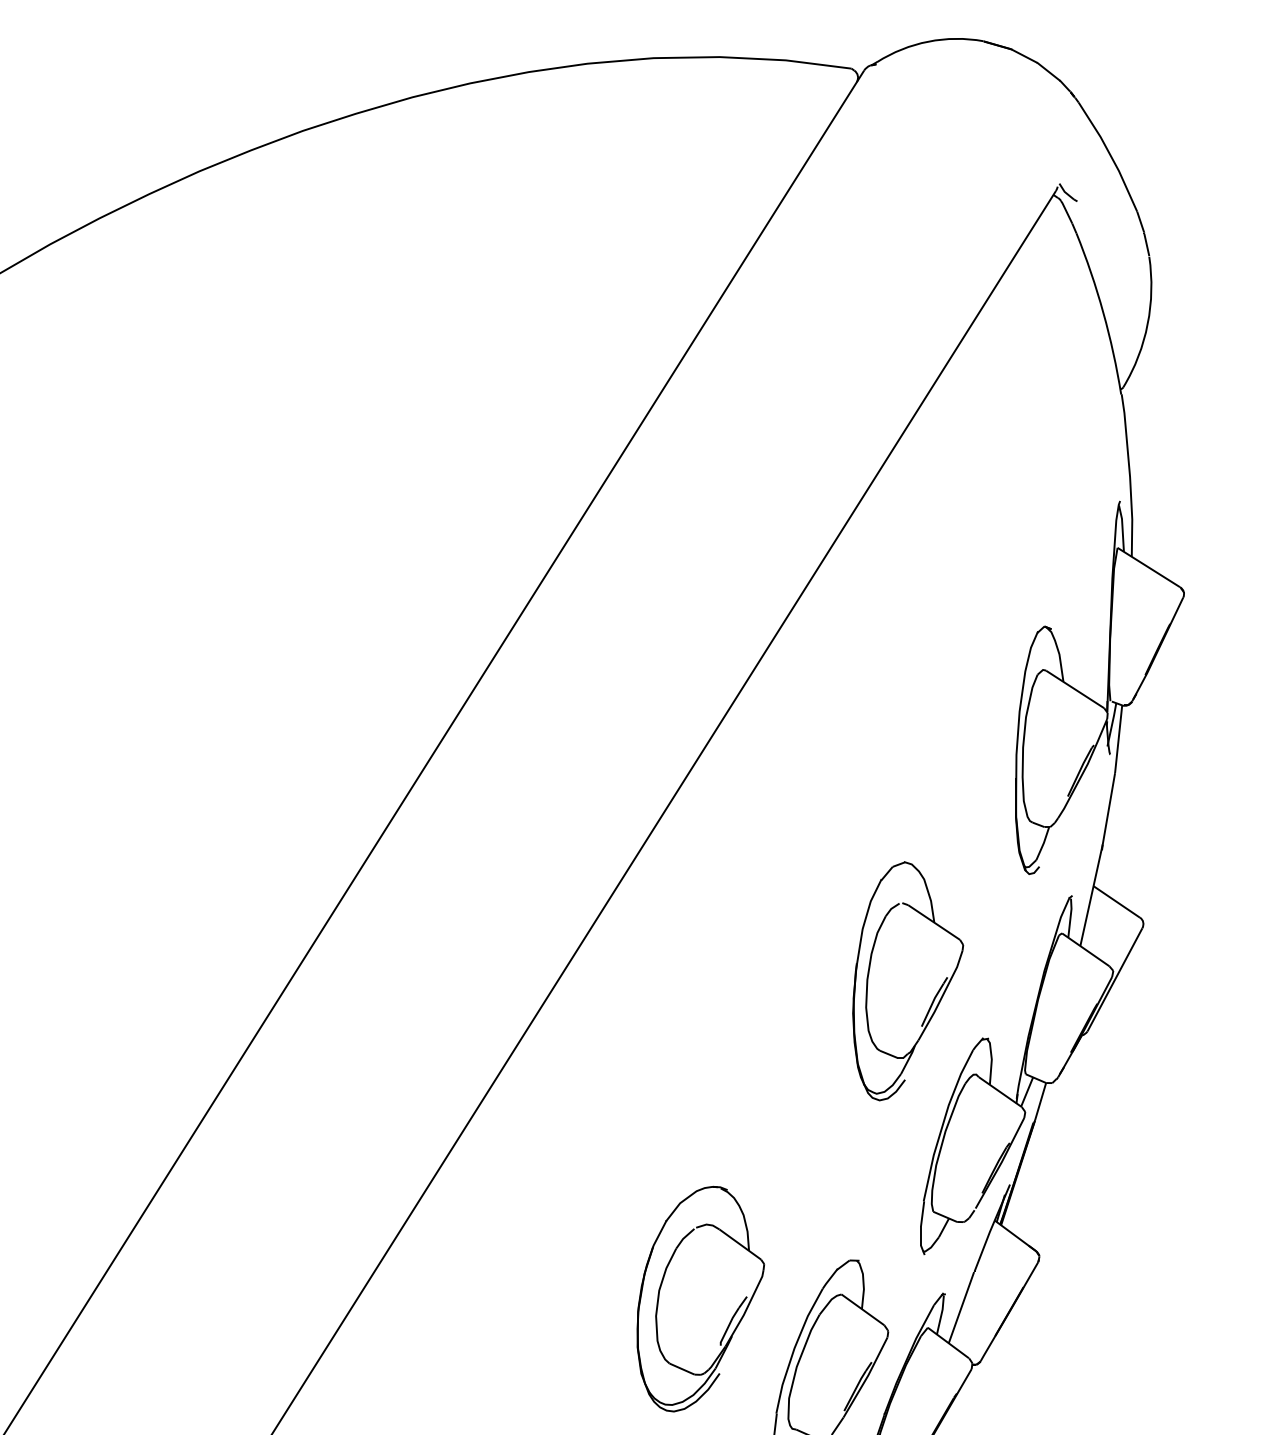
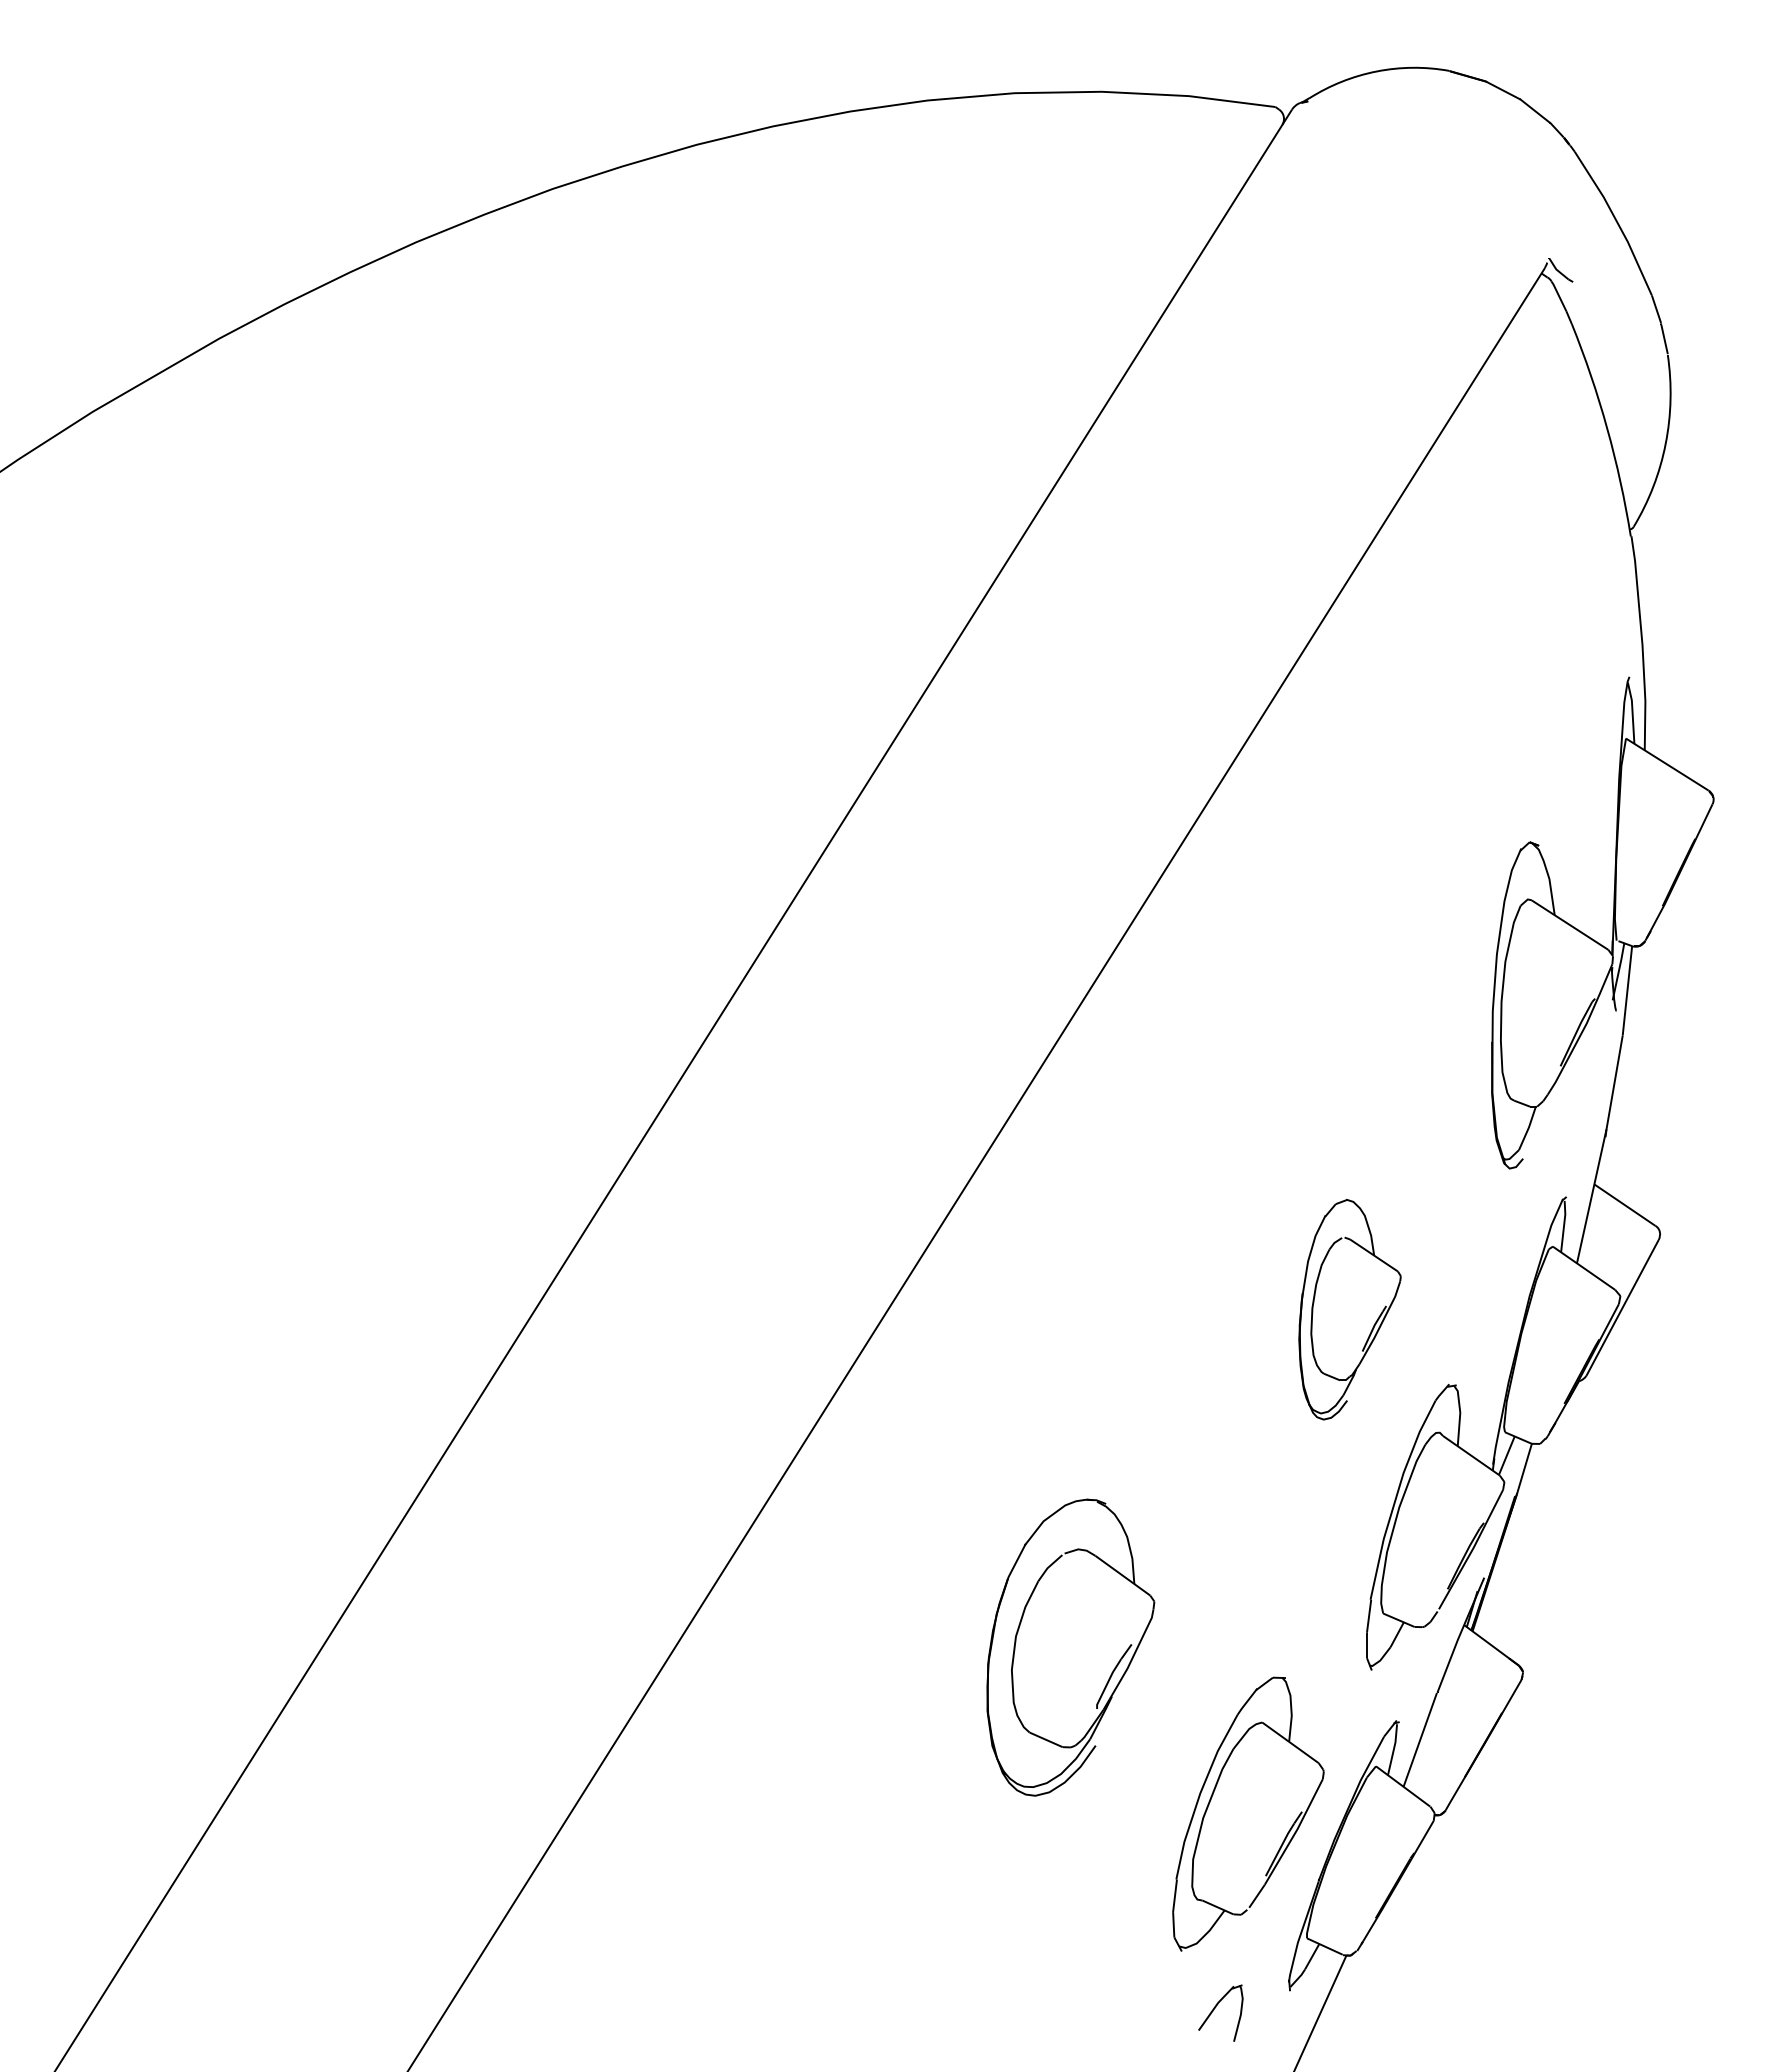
part: (907, 981) -> (1349, 1309), size x0.7
part: (700, 1299) -> (1070, 1647), moved

